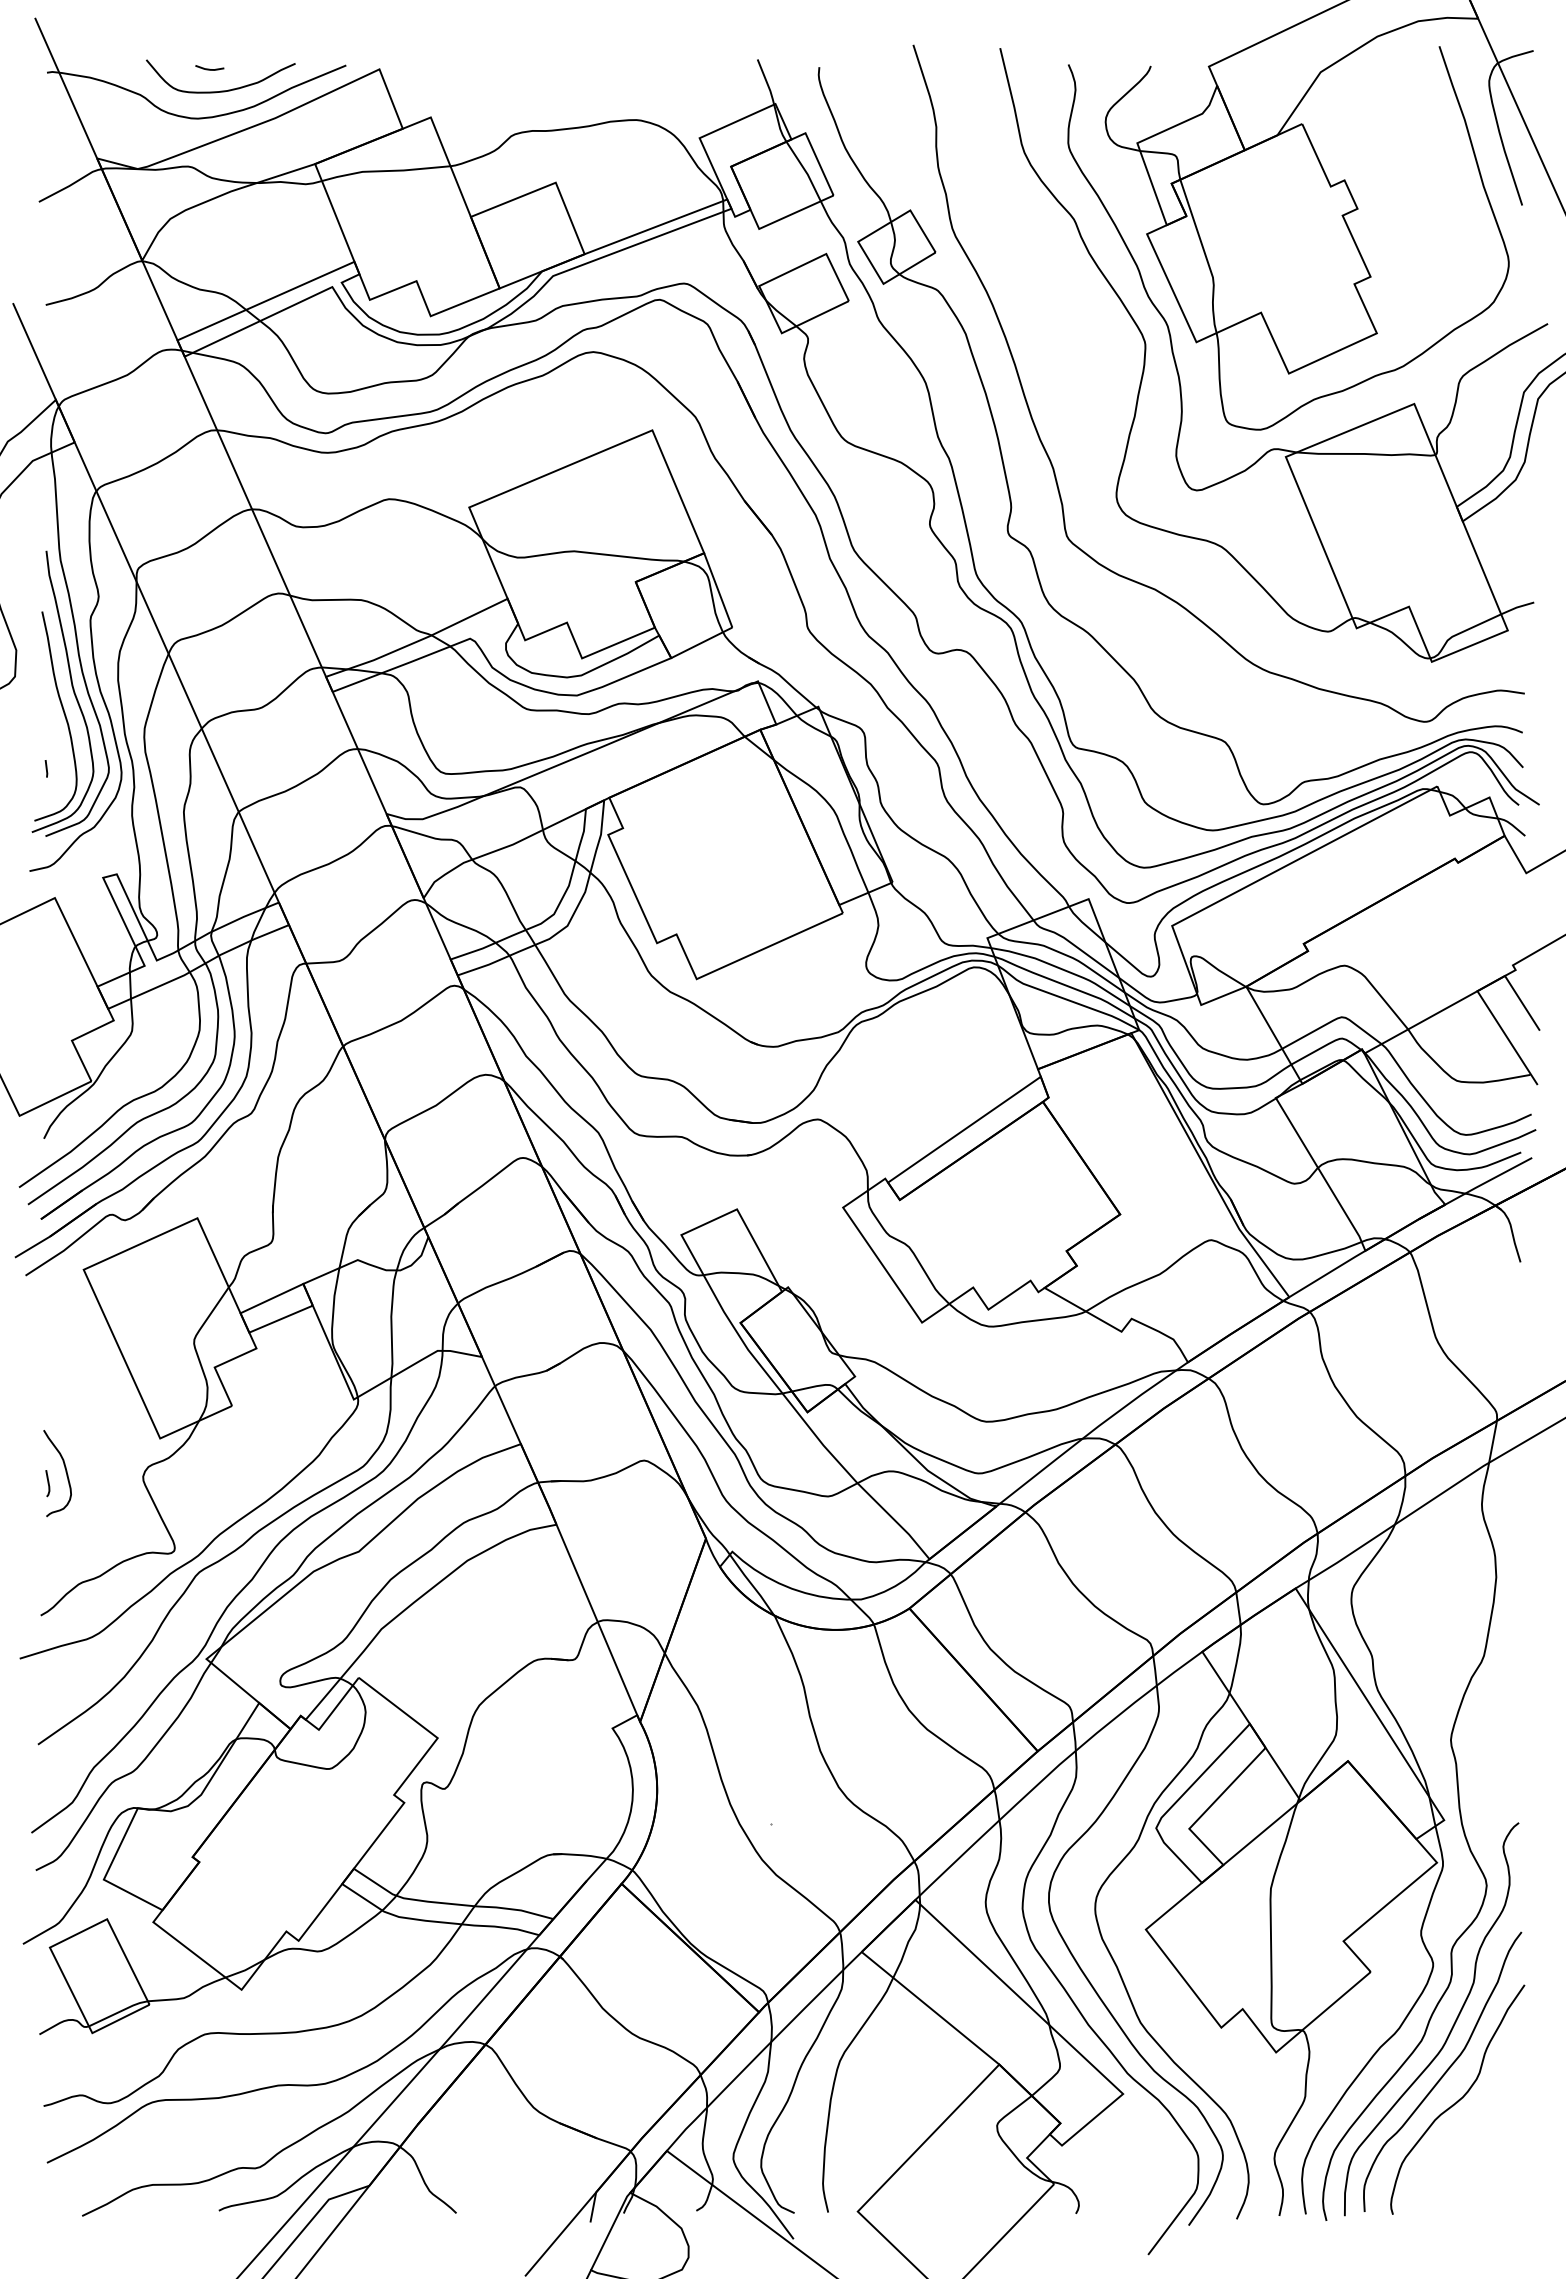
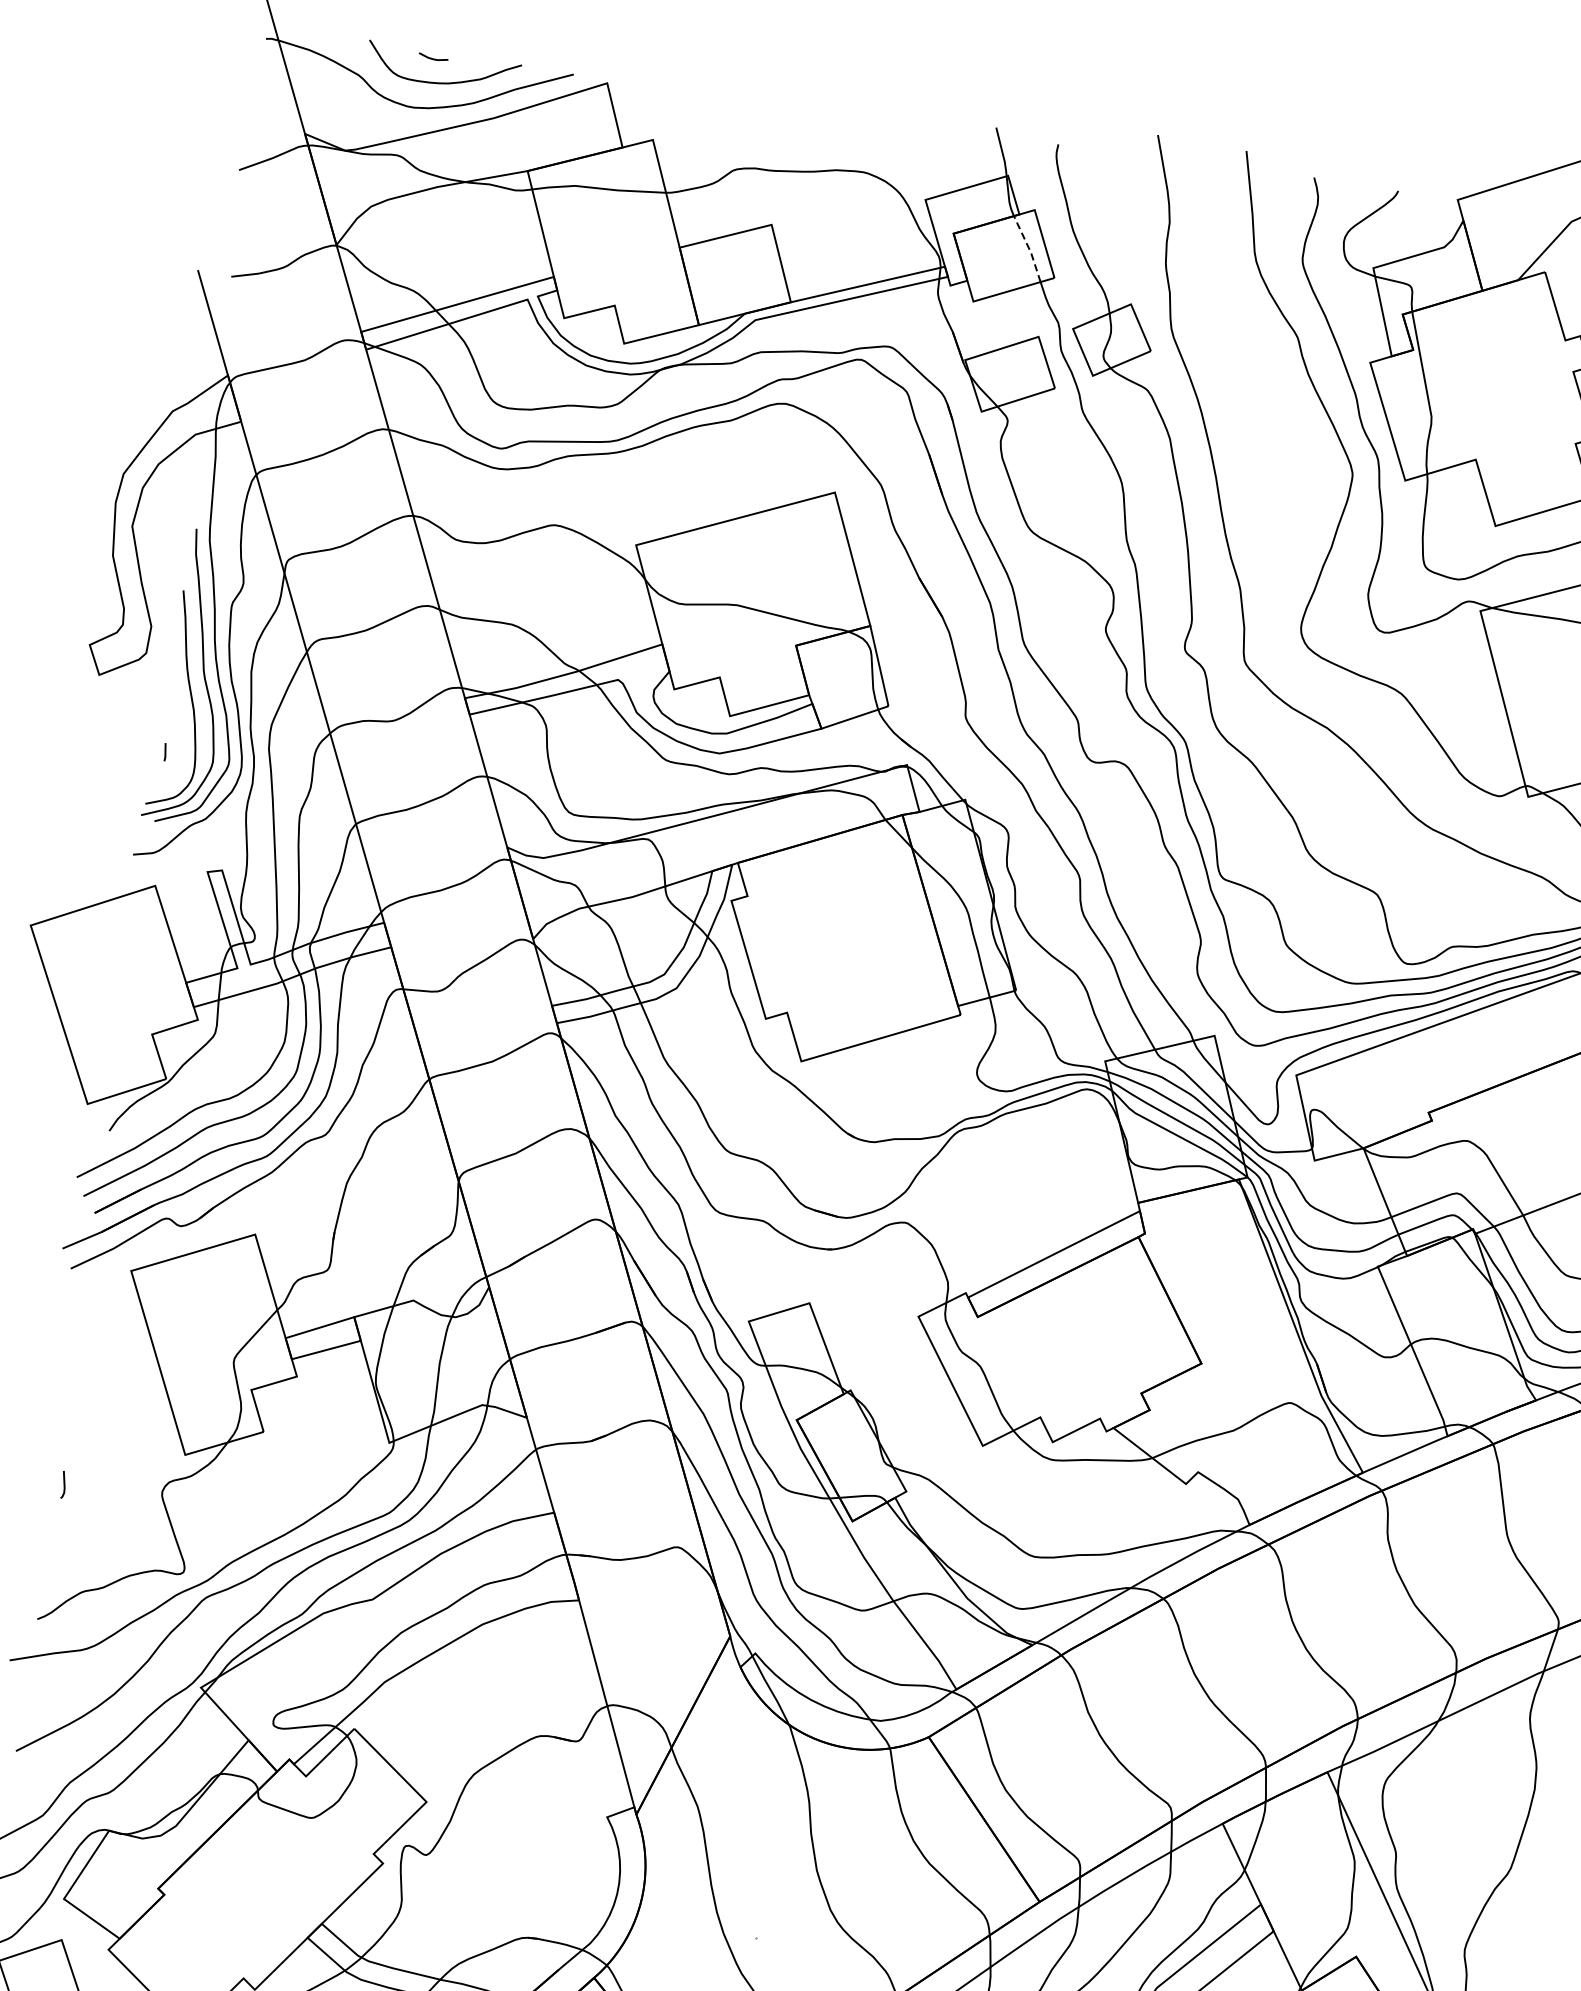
line: (805, 170) -> (1029, 248), solid -> dashed
curve: (65, 1472) -> (83, 1476), removed

